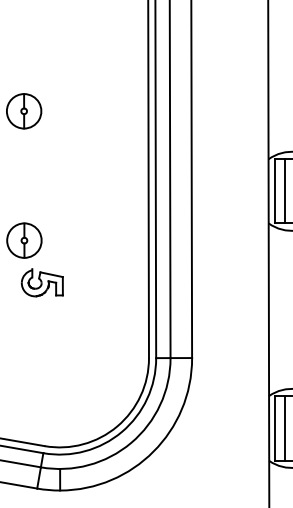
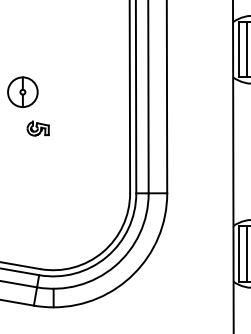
part: (41, 282) -> (37, 128), size x0.6

